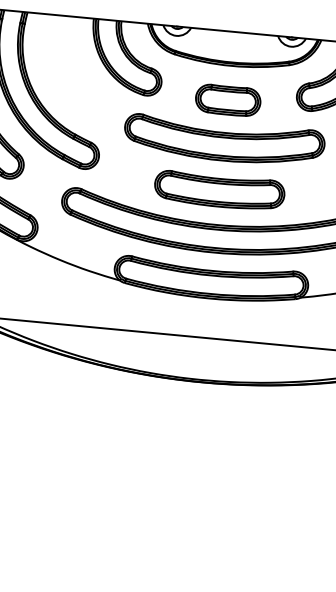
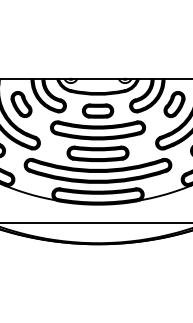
part: (67, 71) -> (21, 104), added

